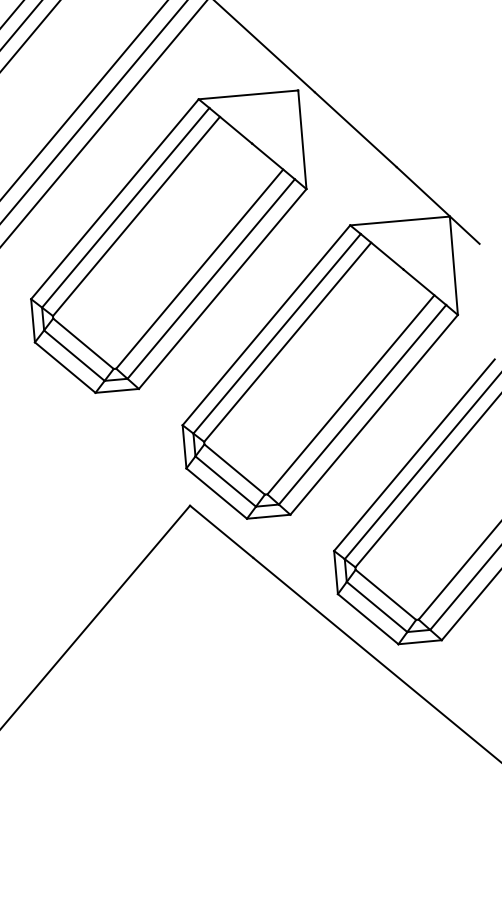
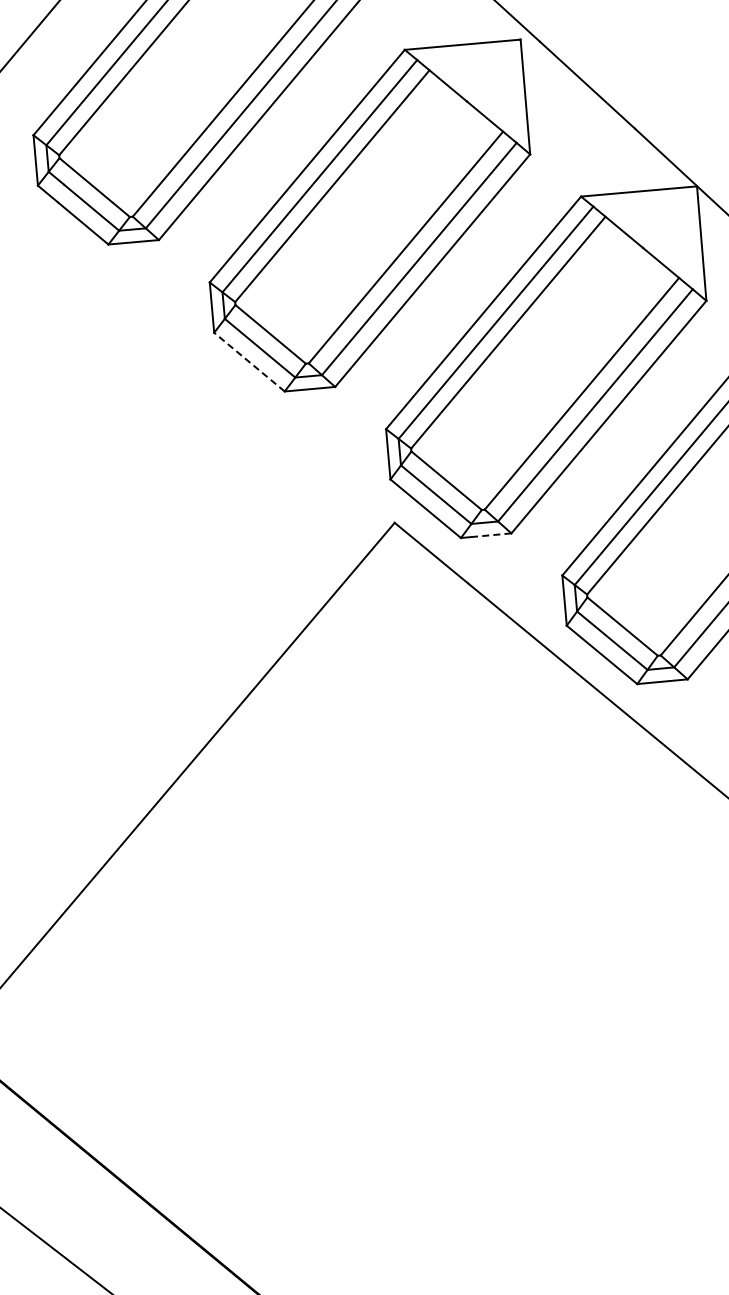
line: (65, 367) -> (249, 362), solid -> dashed
line: (272, 516) -> (490, 535), solid -> dashed

